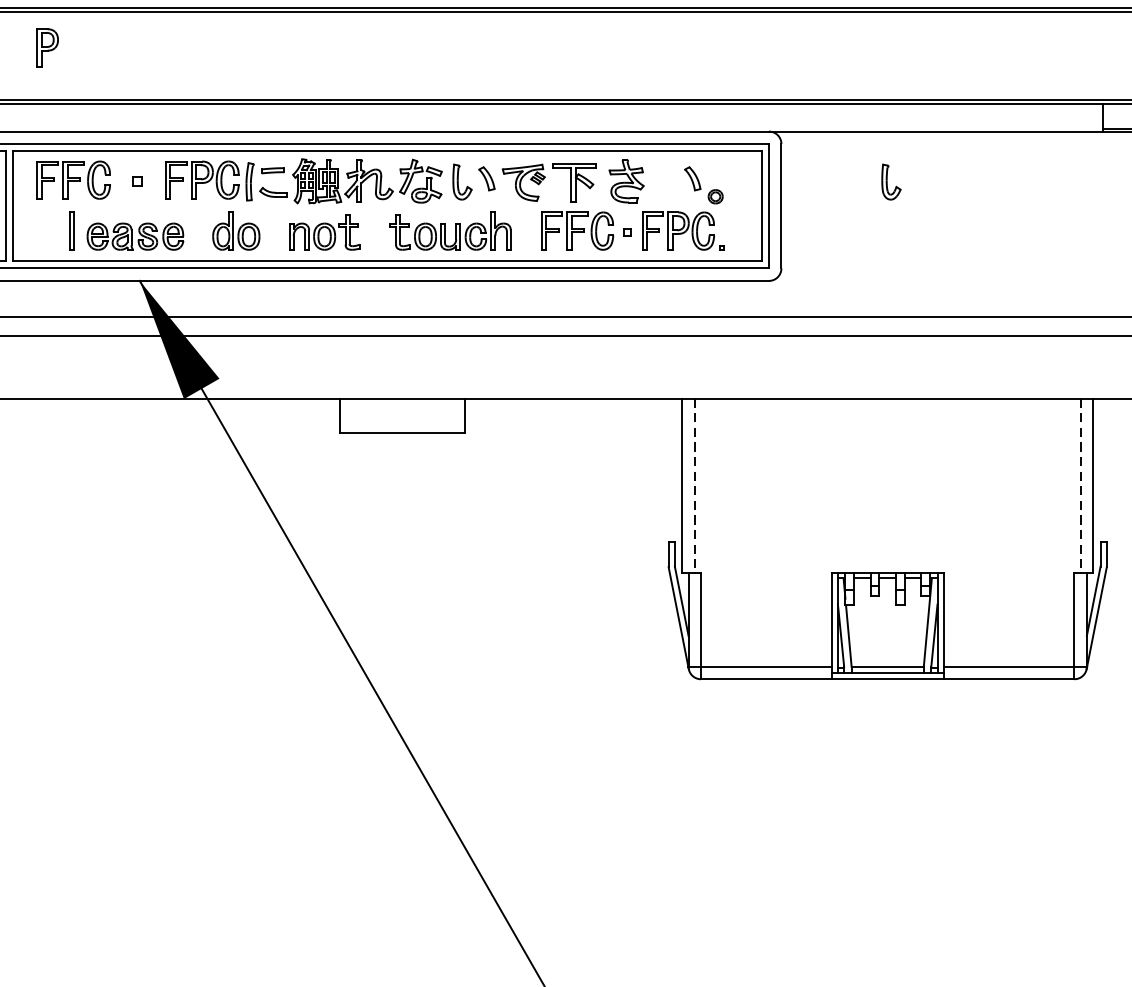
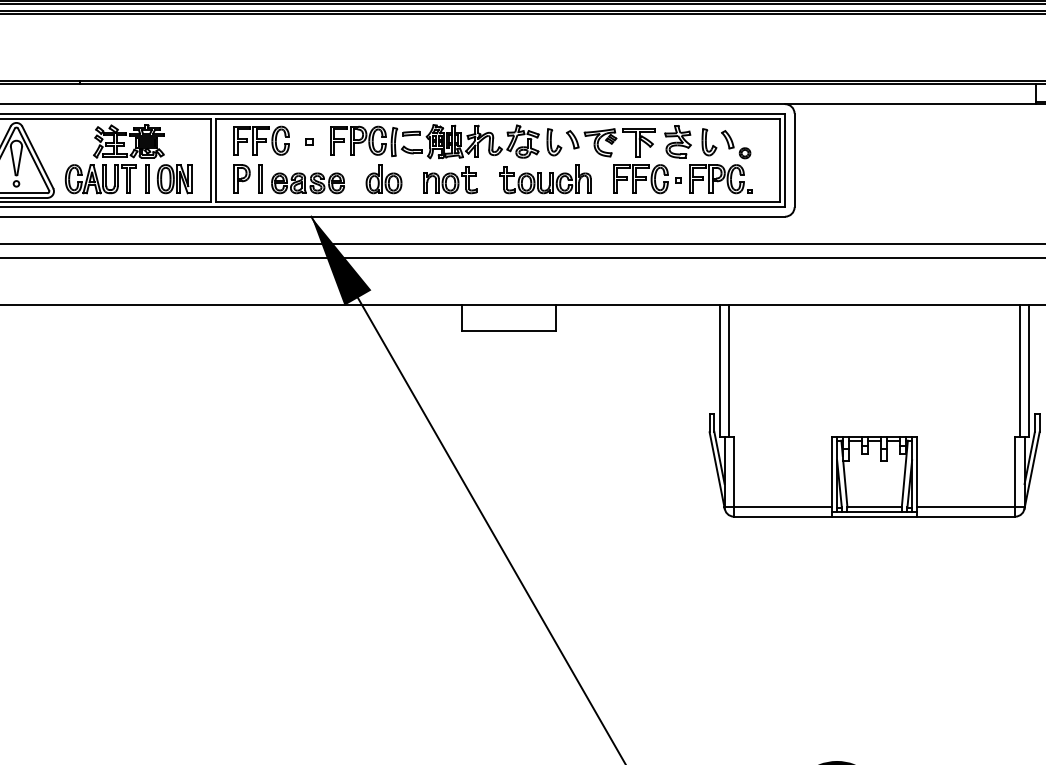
part: (47, 47) -> (241, 178), moved
part: (891, 182) -> (709, 142), moved
line: (695, 486) -> (729, 371), dashed -> solid
line: (1080, 486) -> (1019, 371), dashed -> solid

